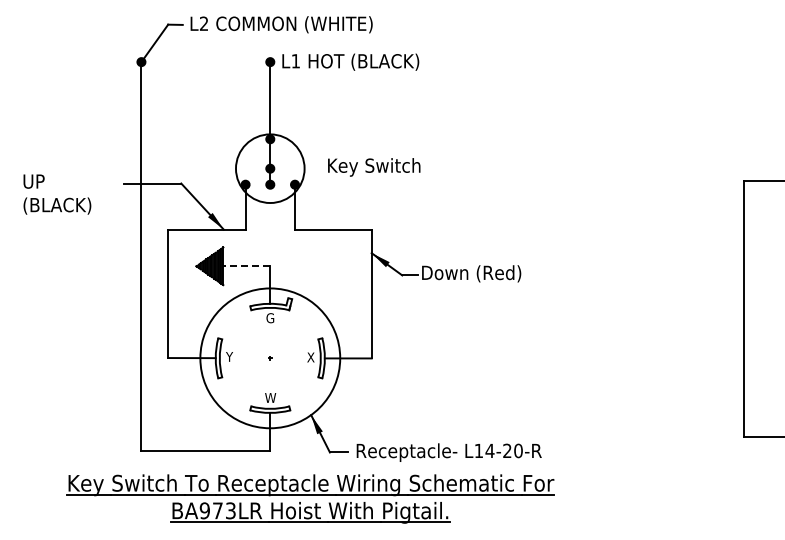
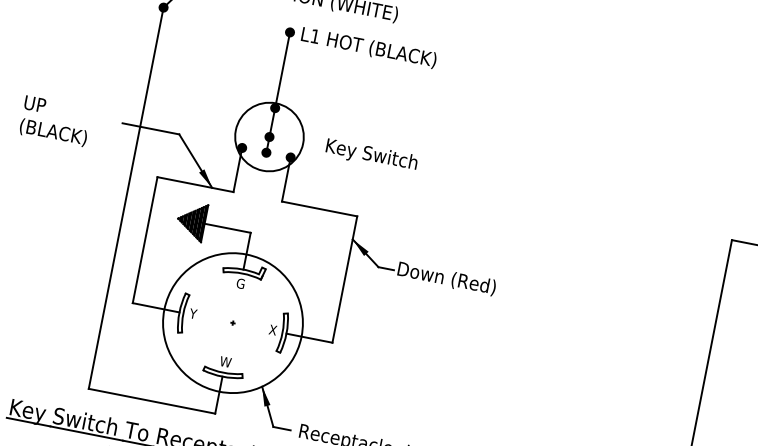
line: (246, 266) -> (227, 228), dashed -> solid

